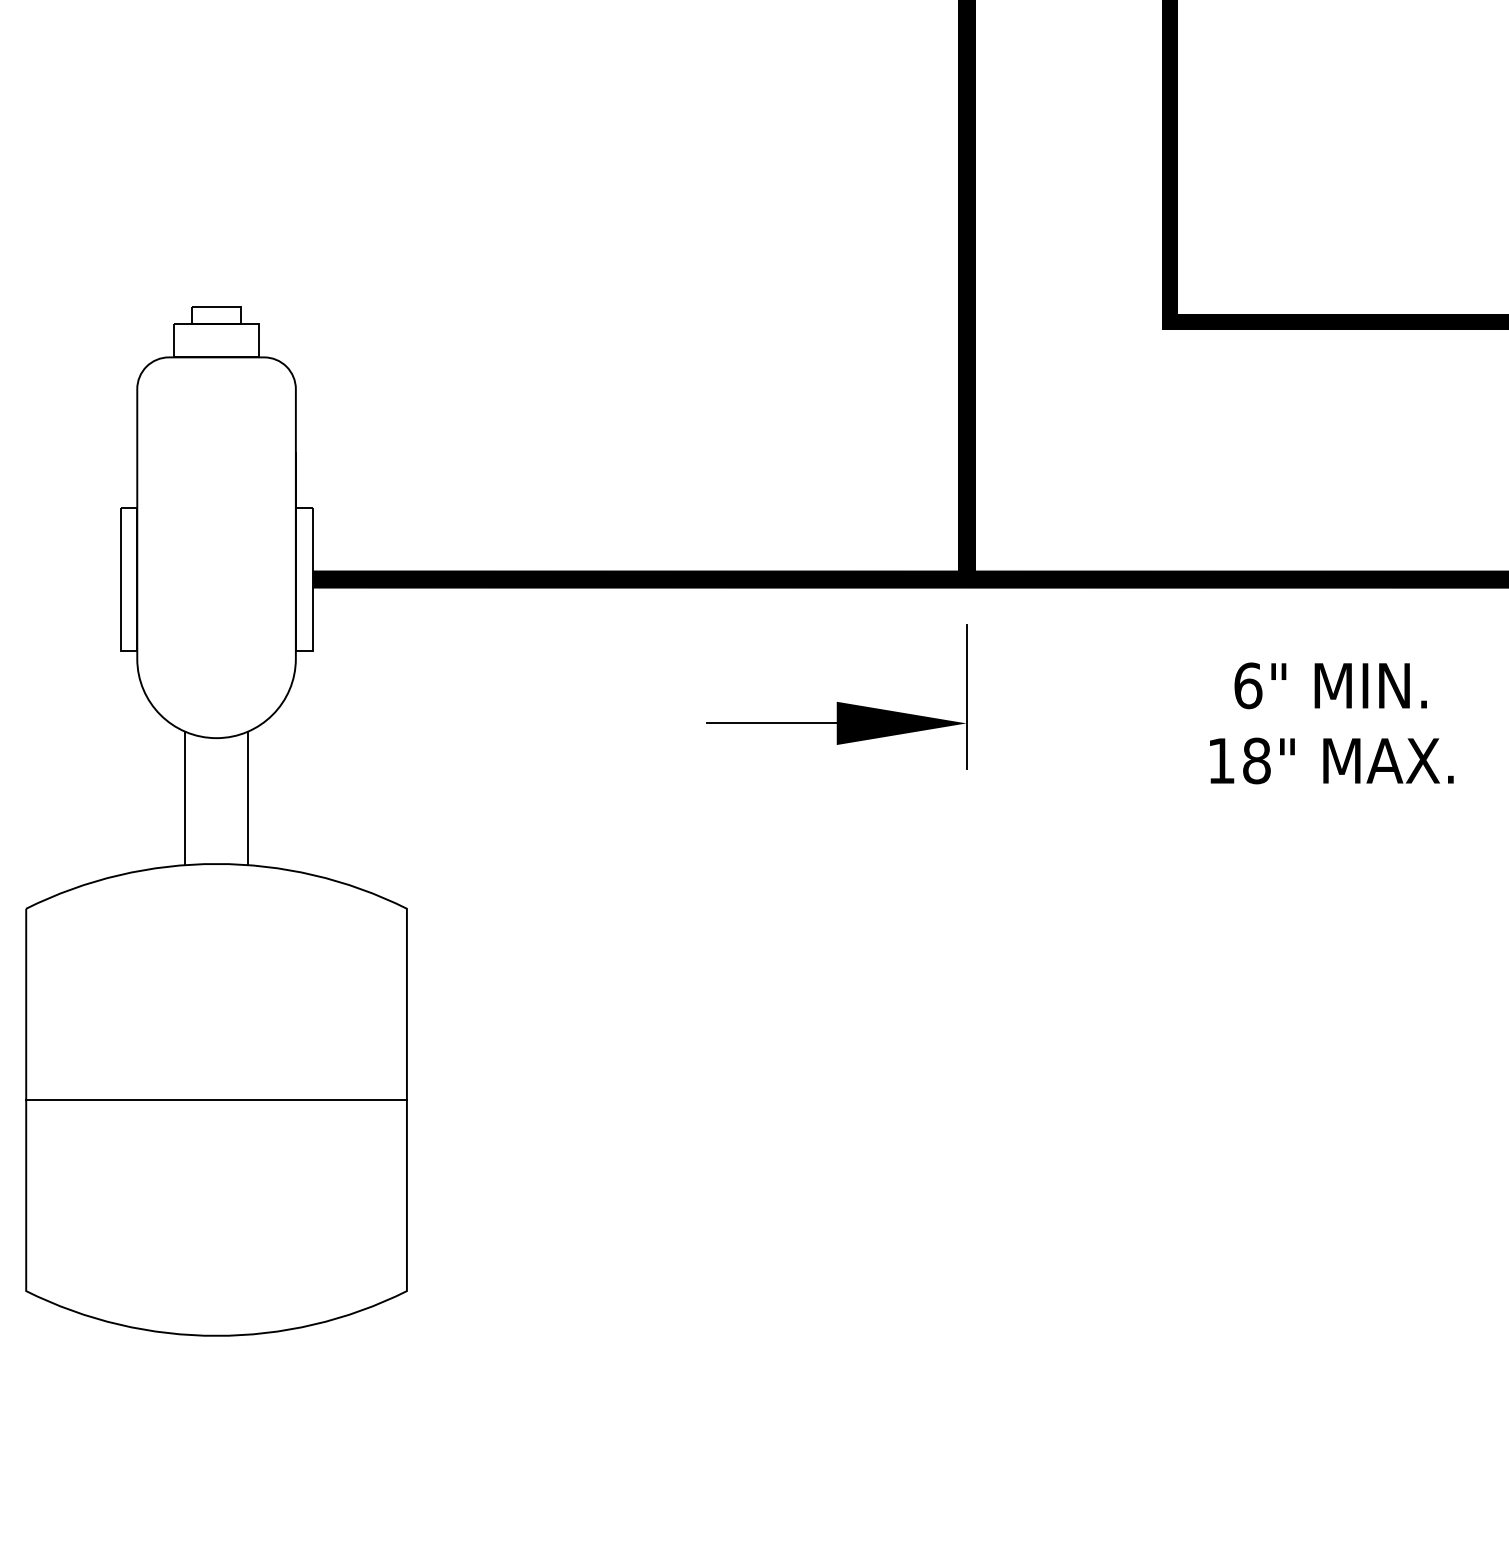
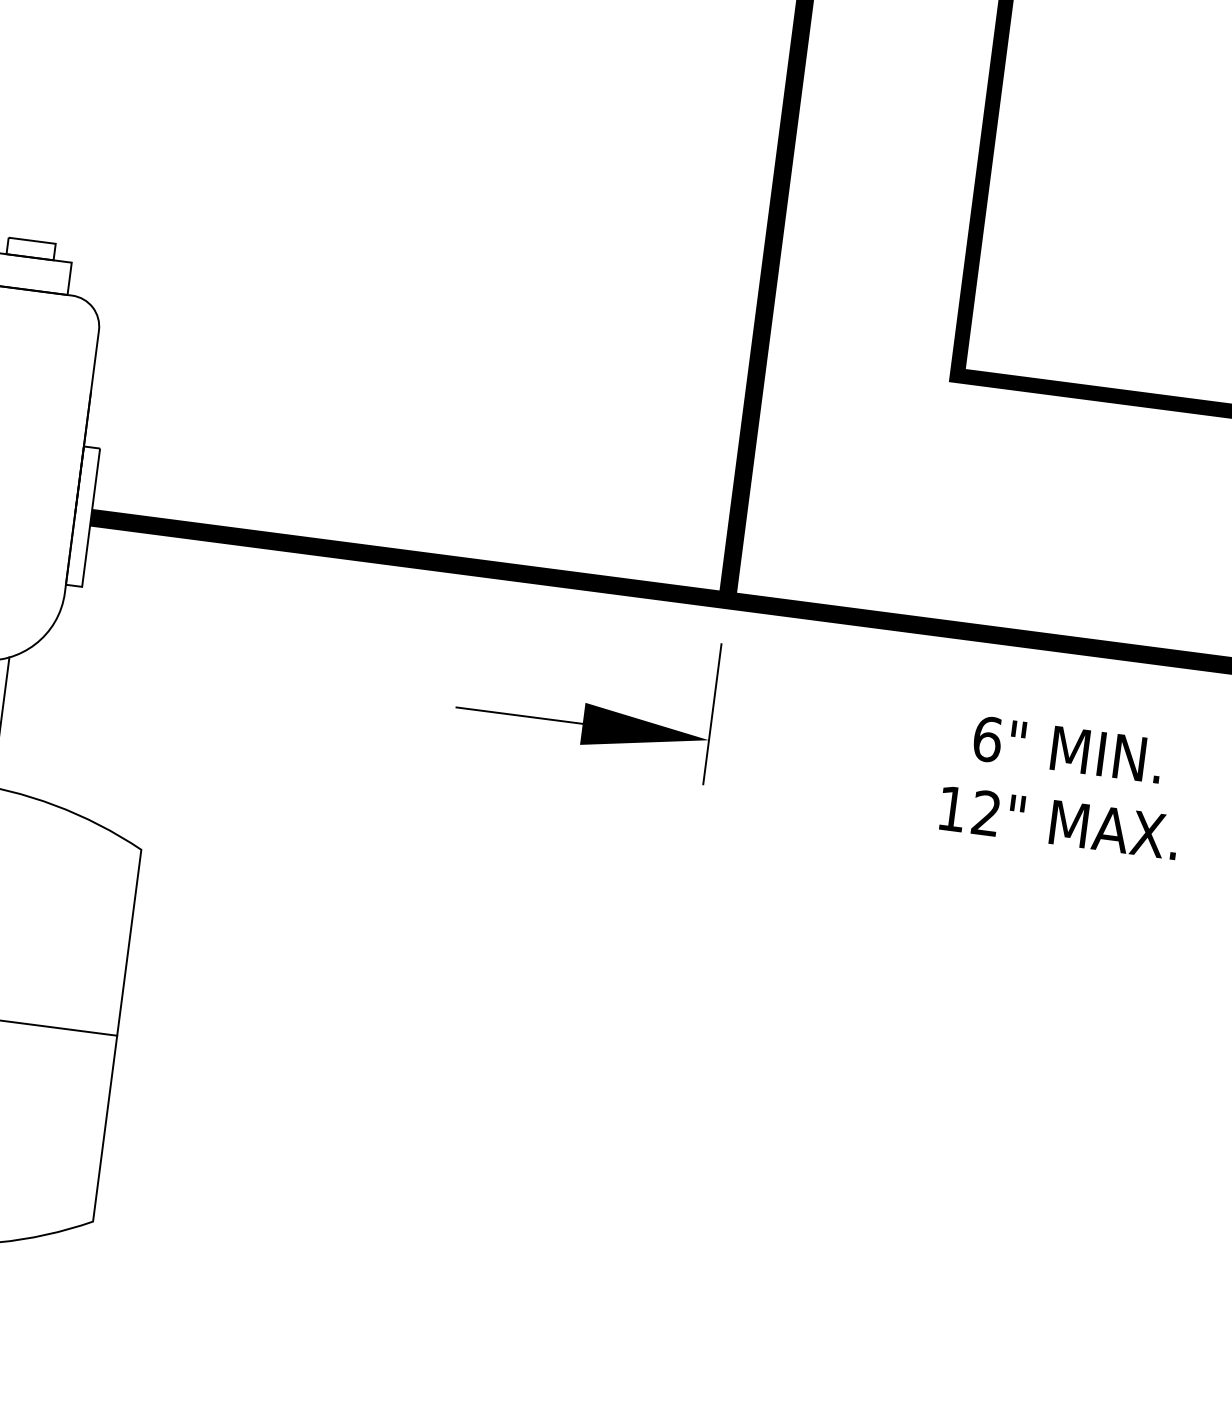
text: (1256, 760) -> (986, 812), 18" -> 12"

